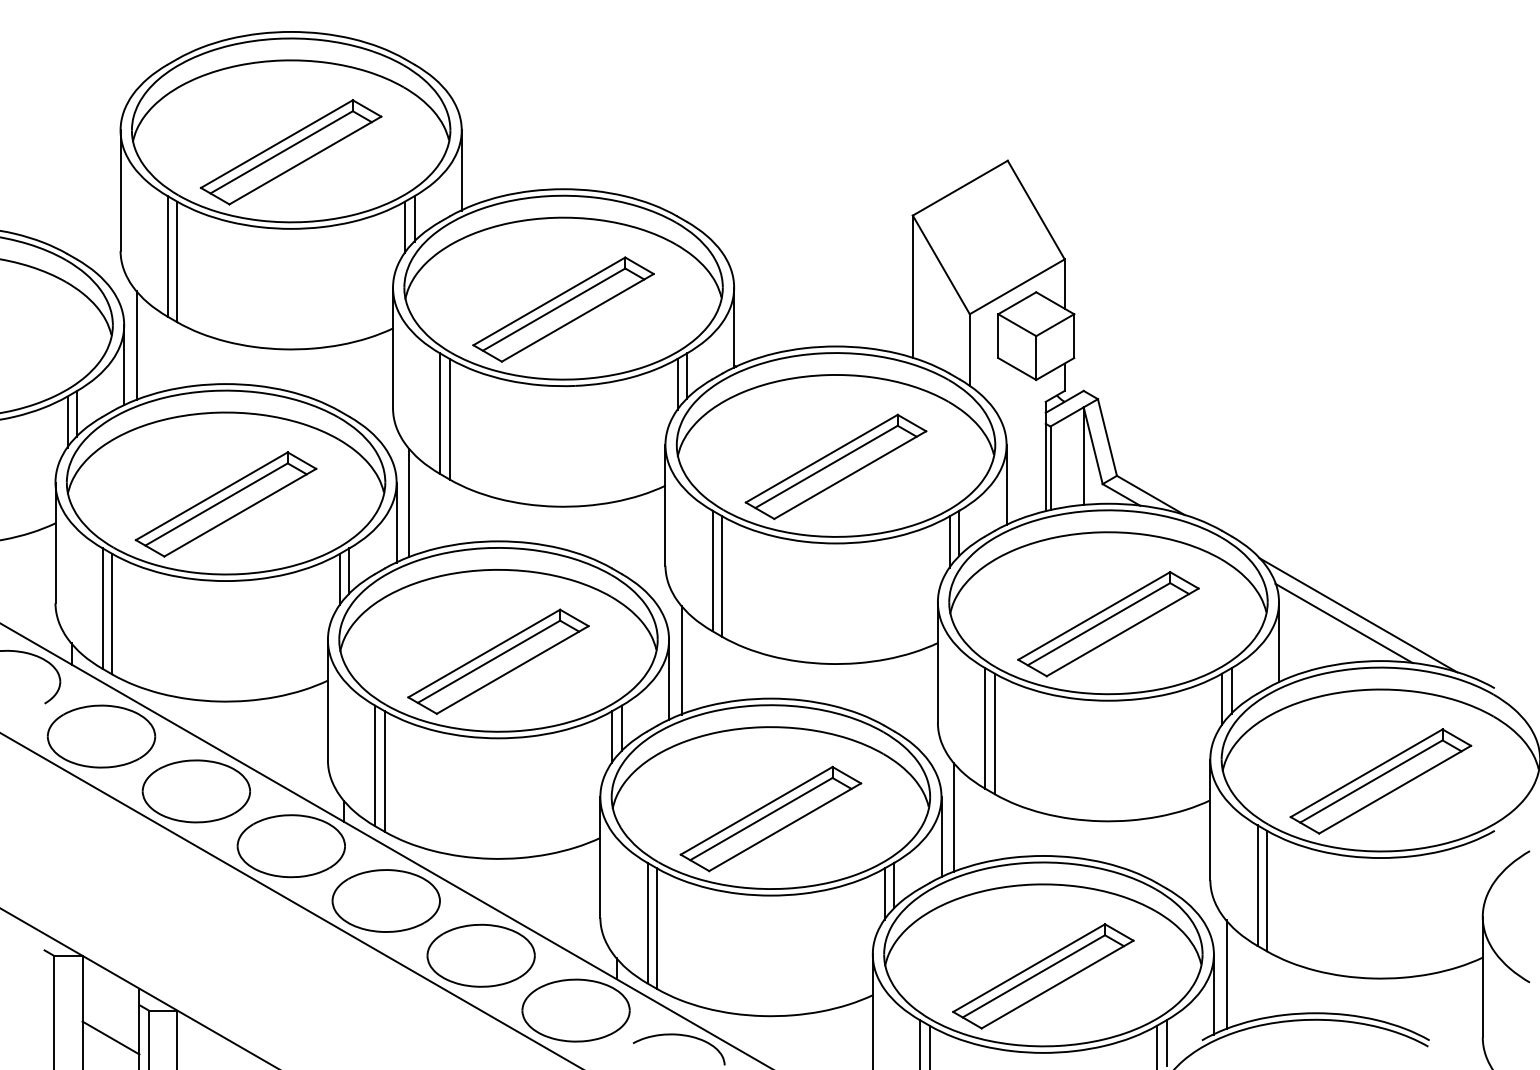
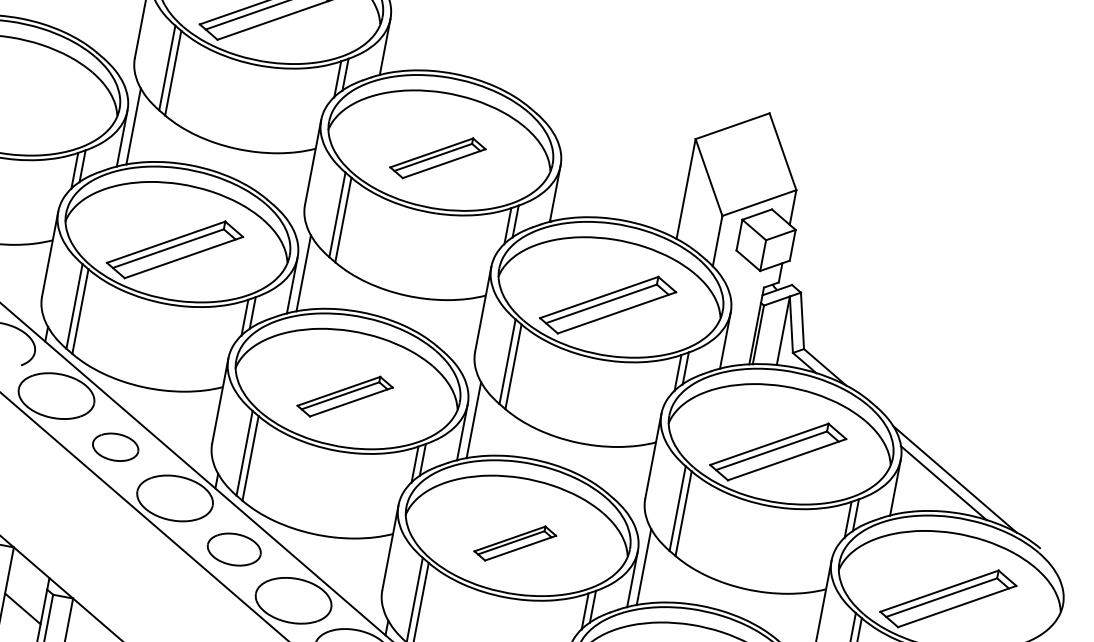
part: (563, 309) -> (437, 158), size x0.7
part: (498, 661) -> (345, 396), size x0.7
part: (195, 791) -> (115, 447), size x0.6
part: (770, 818) -> (515, 543), size x0.6
part: (385, 900) -> (233, 549), size x0.7

